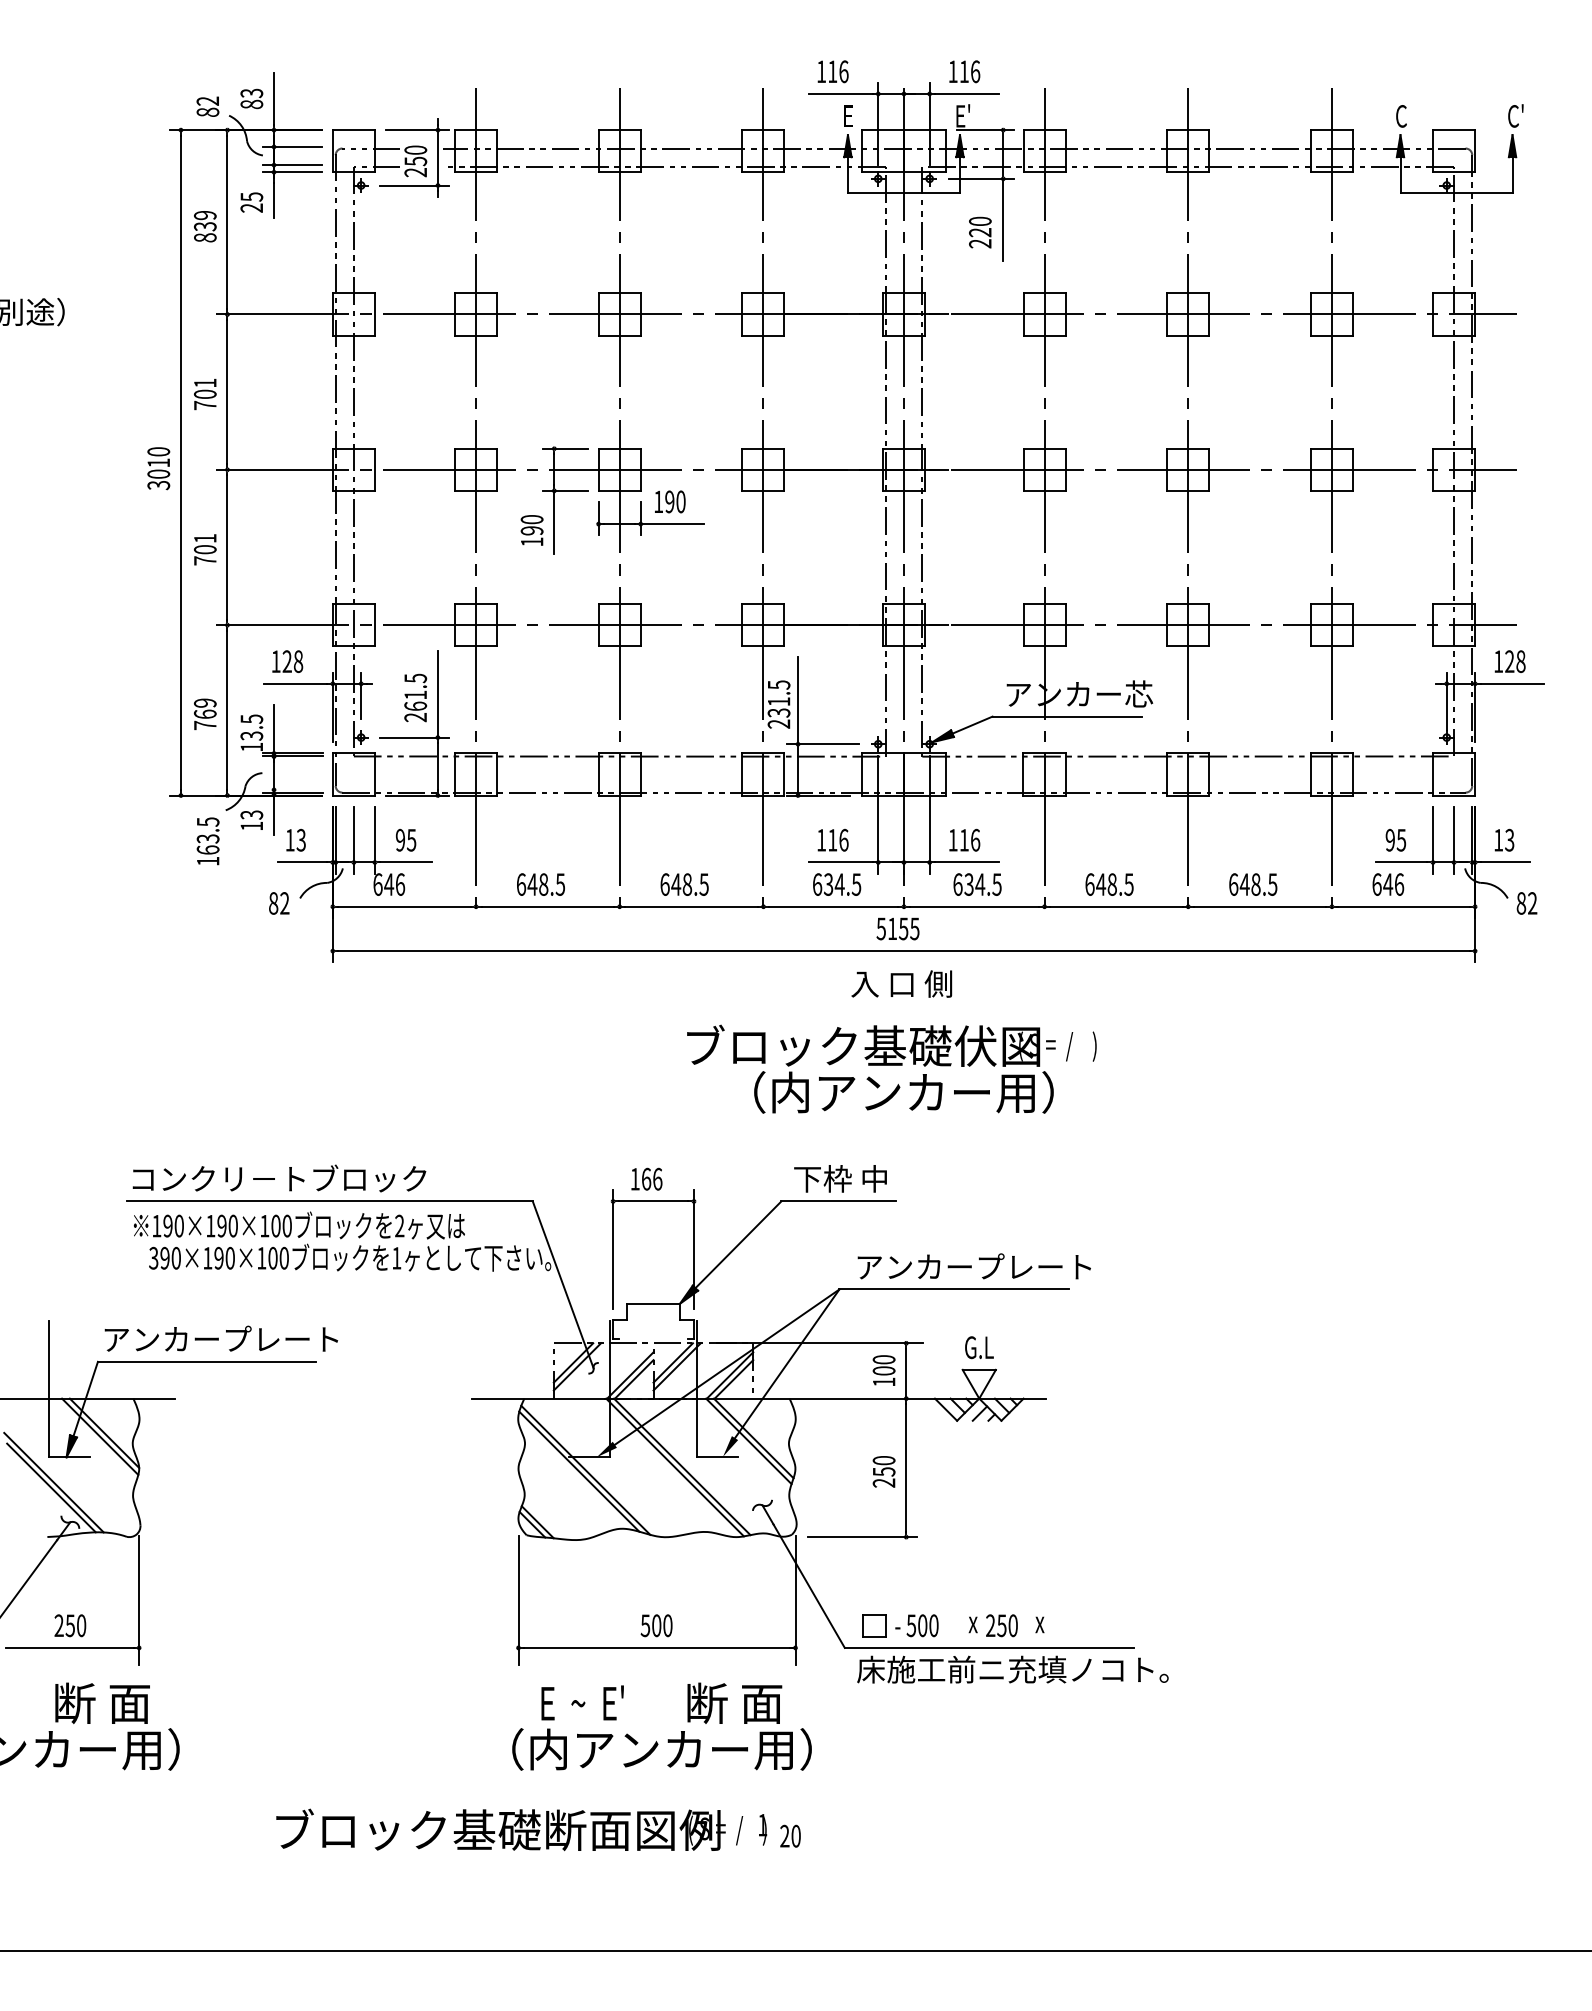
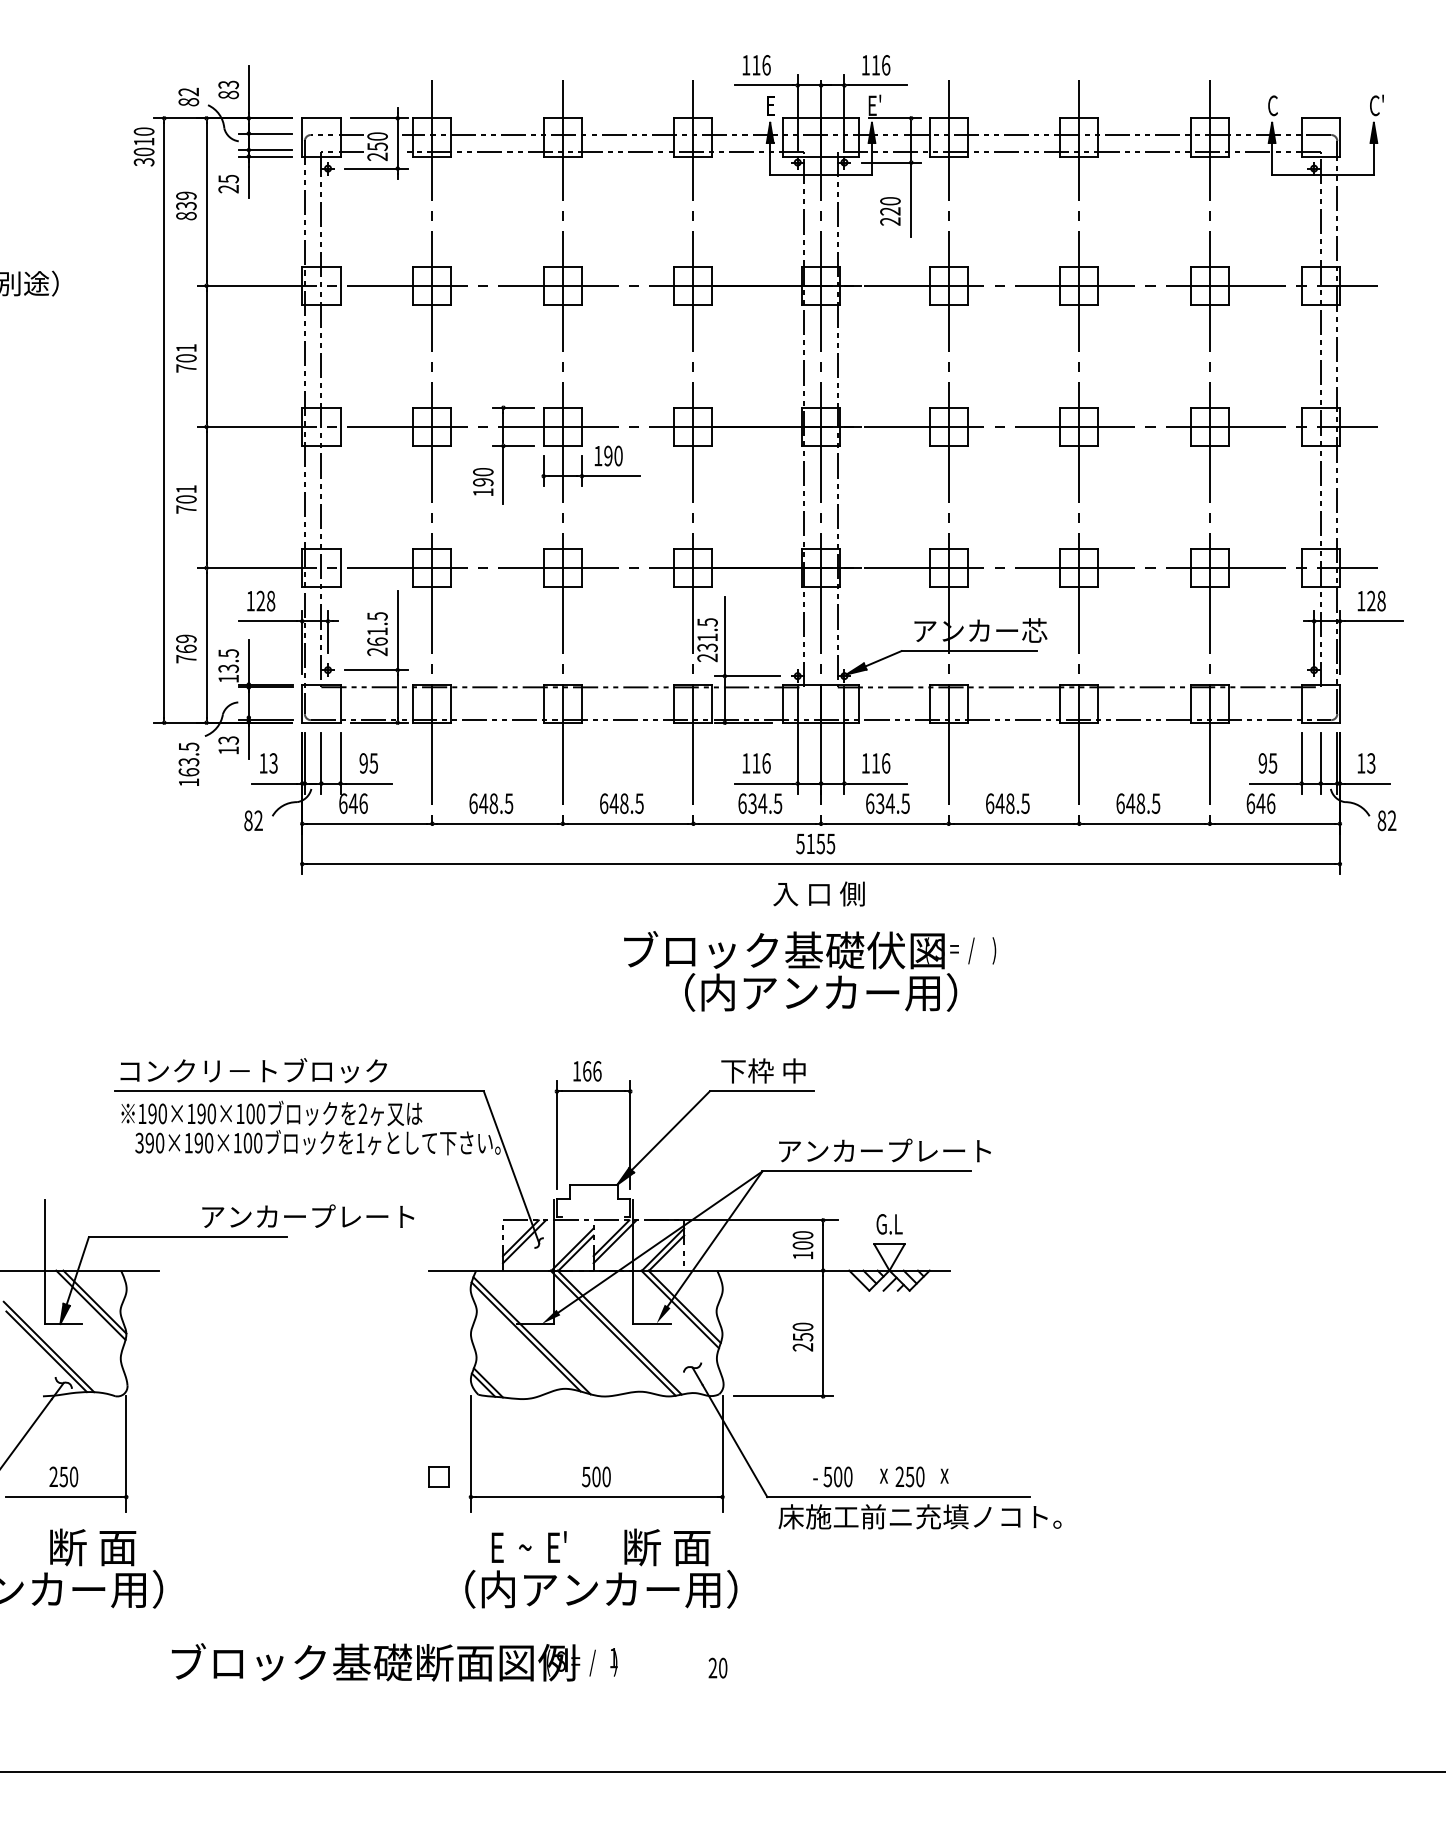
text: (158, 468) -> (143, 146), moved
text: (221, 1338) -> (308, 1215), moved
part: (874, 1625) -> (439, 1476), moved
text: (521, 1829) -> (394, 1662), moved

